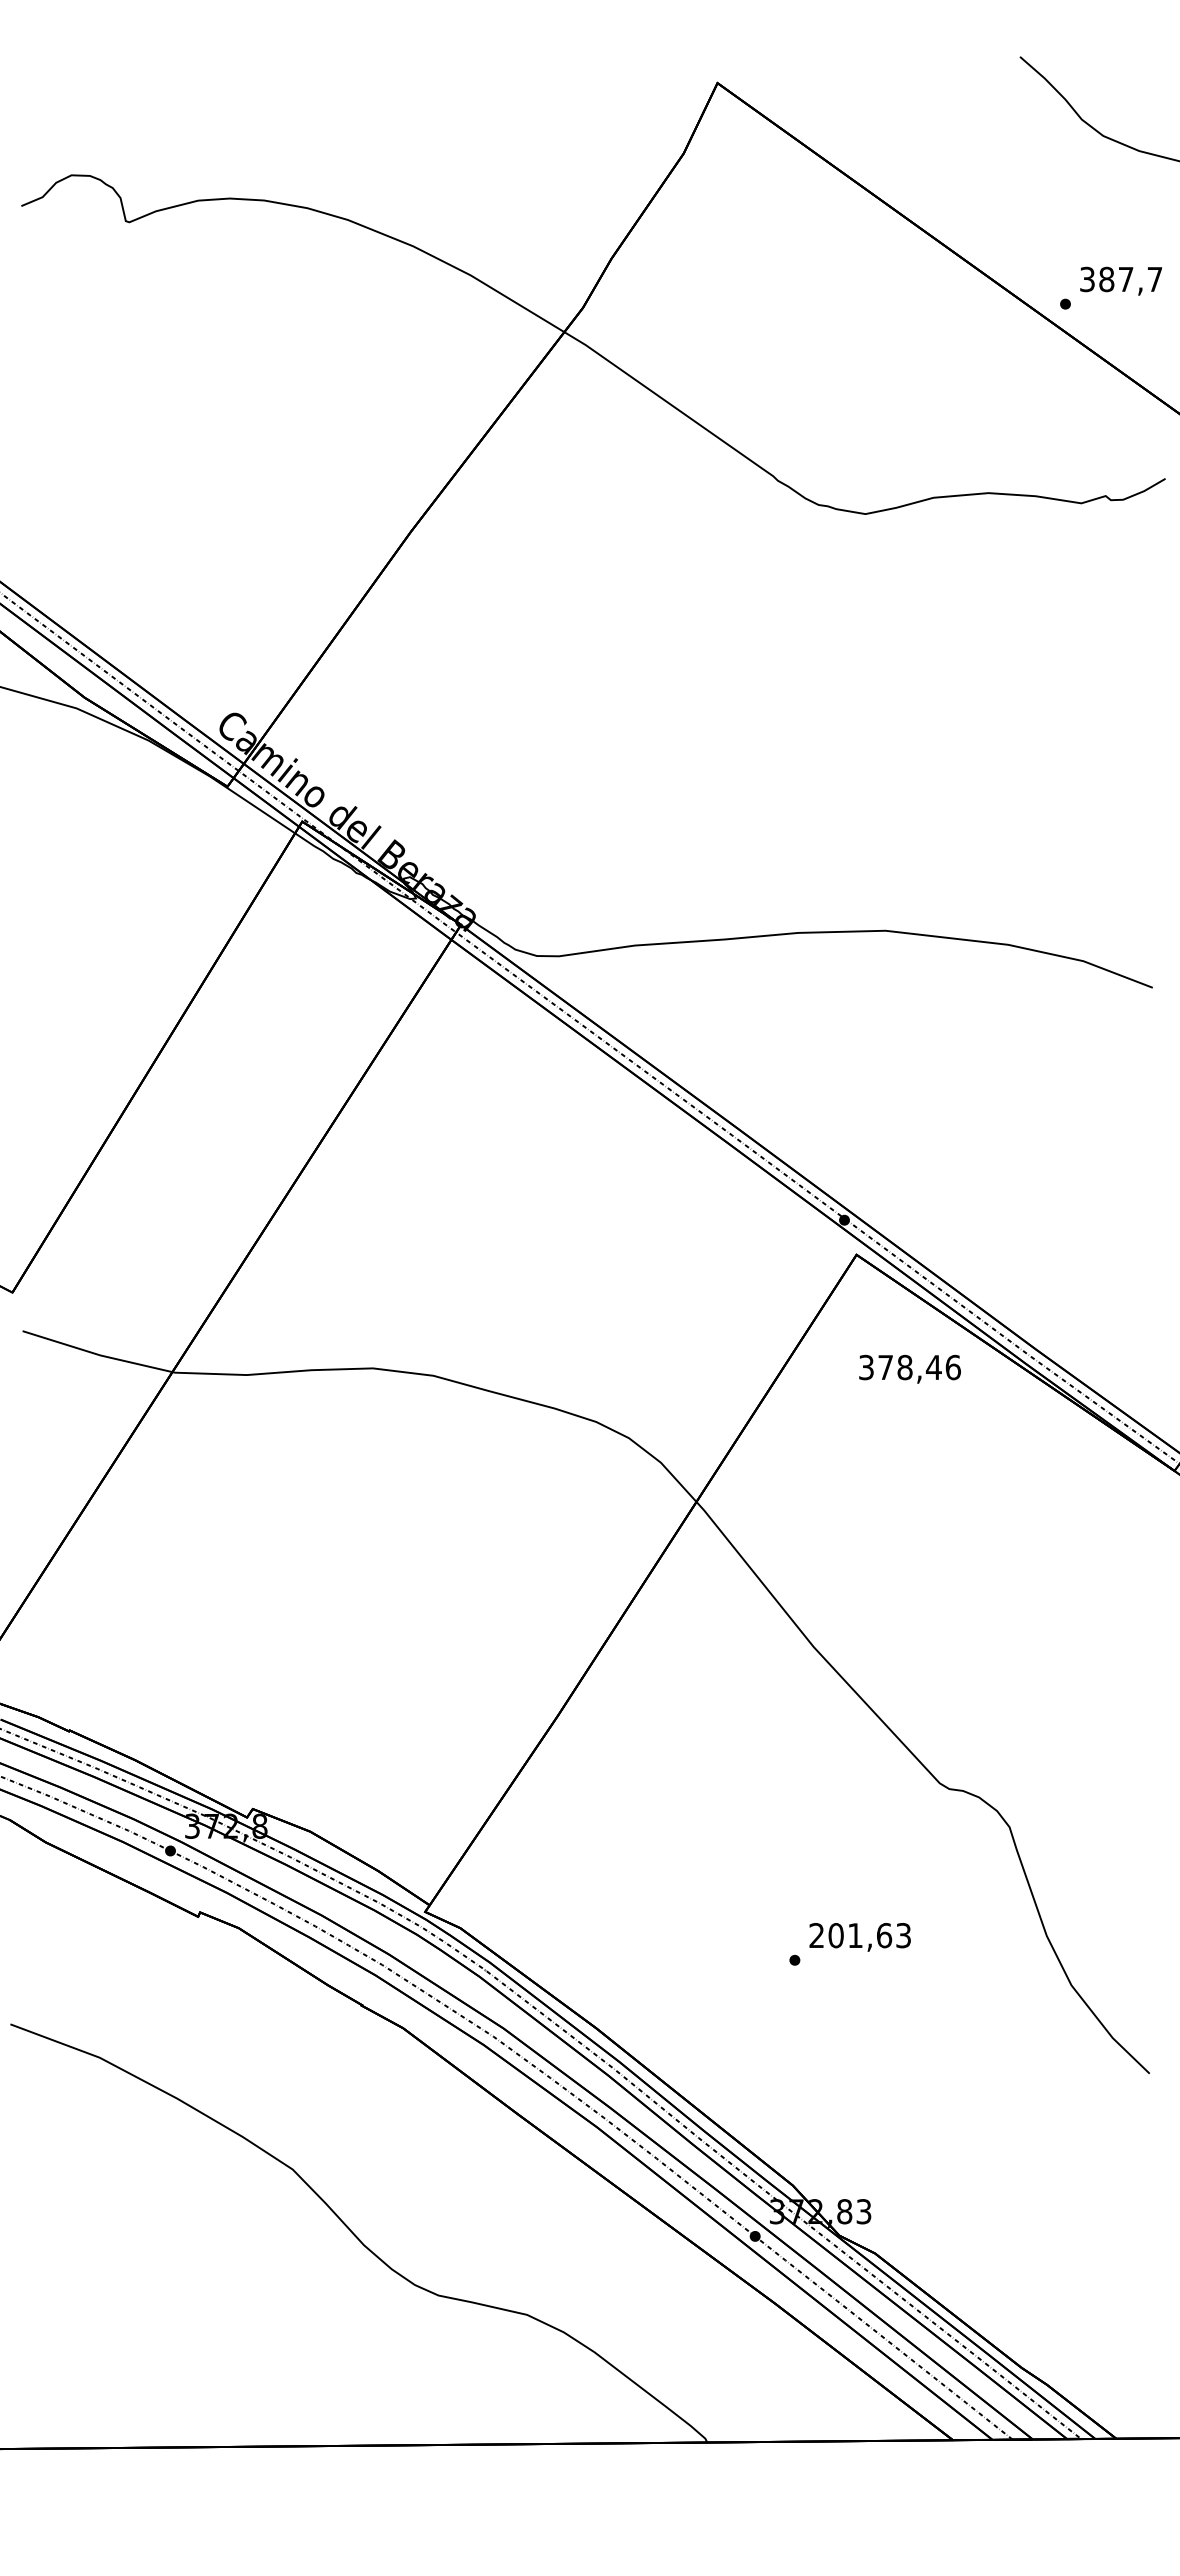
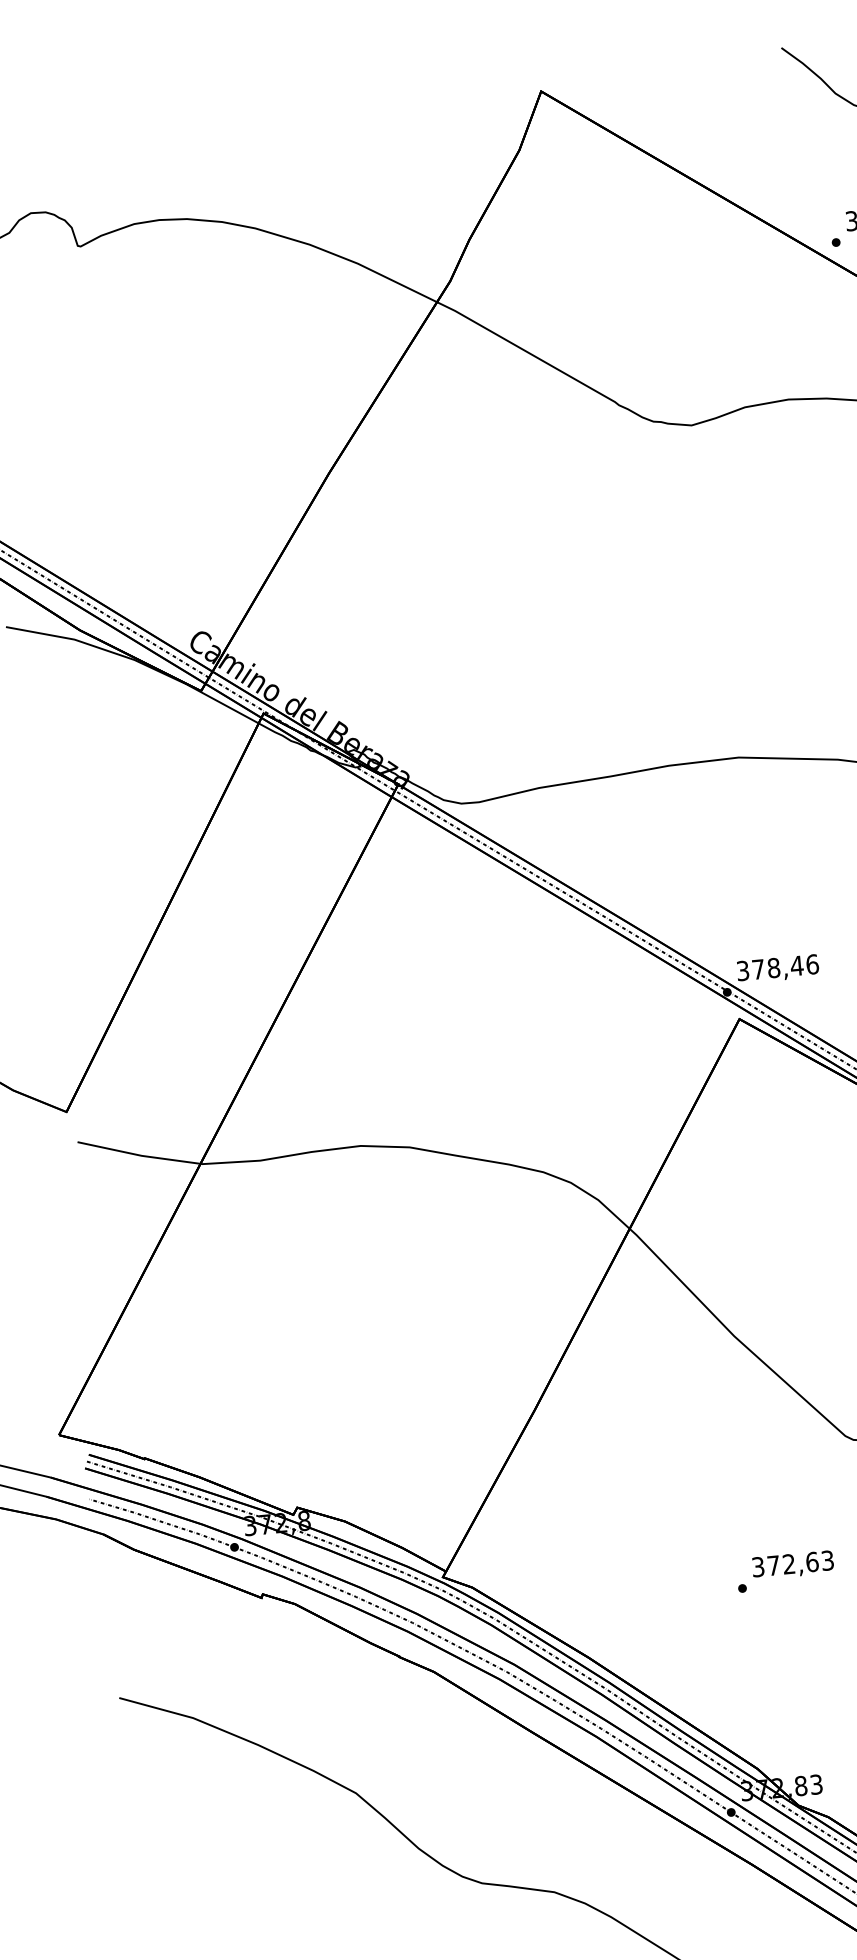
text: (909, 1368) -> (777, 968), moved
text: (835, 1935) -> (773, 1565), 201,63 -> 372,63

